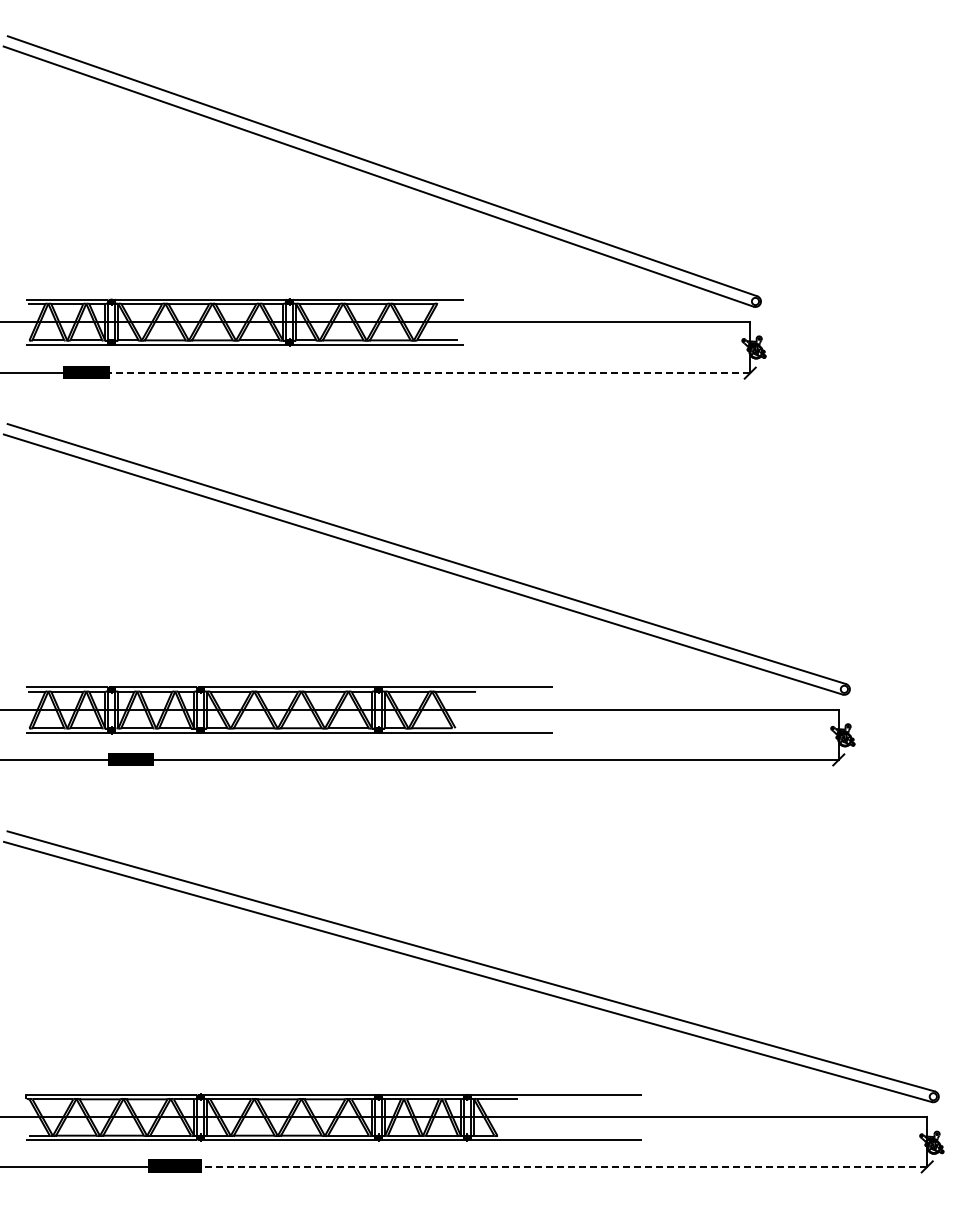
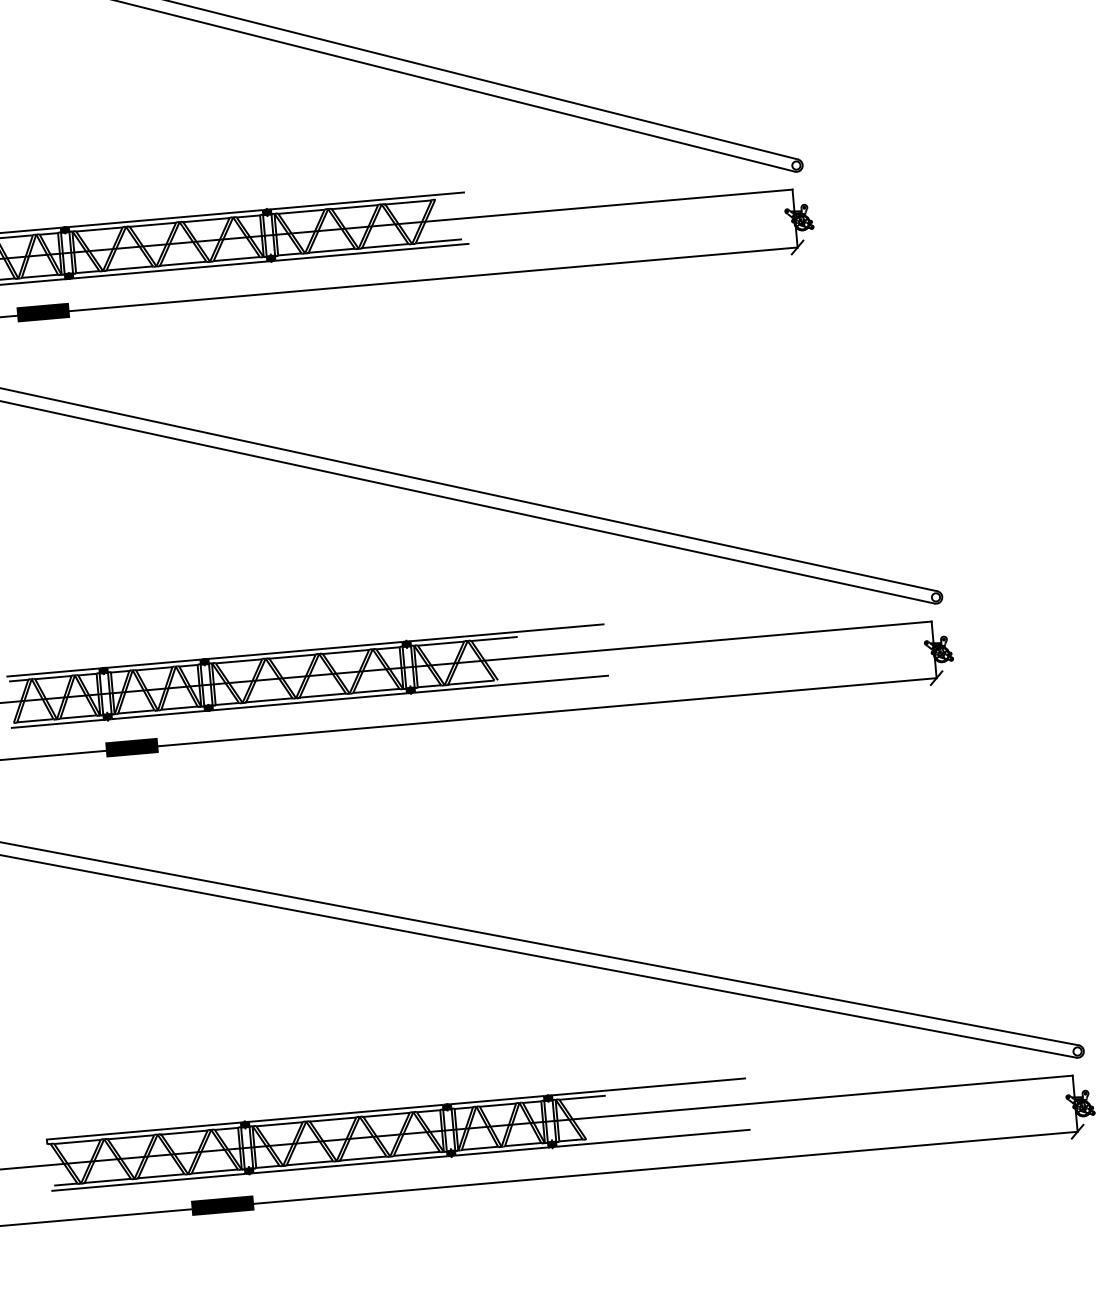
line: (427, 373) -> (430, 279), dashed -> solid
line: (561, 1166) -> (661, 1167), dashed -> solid

